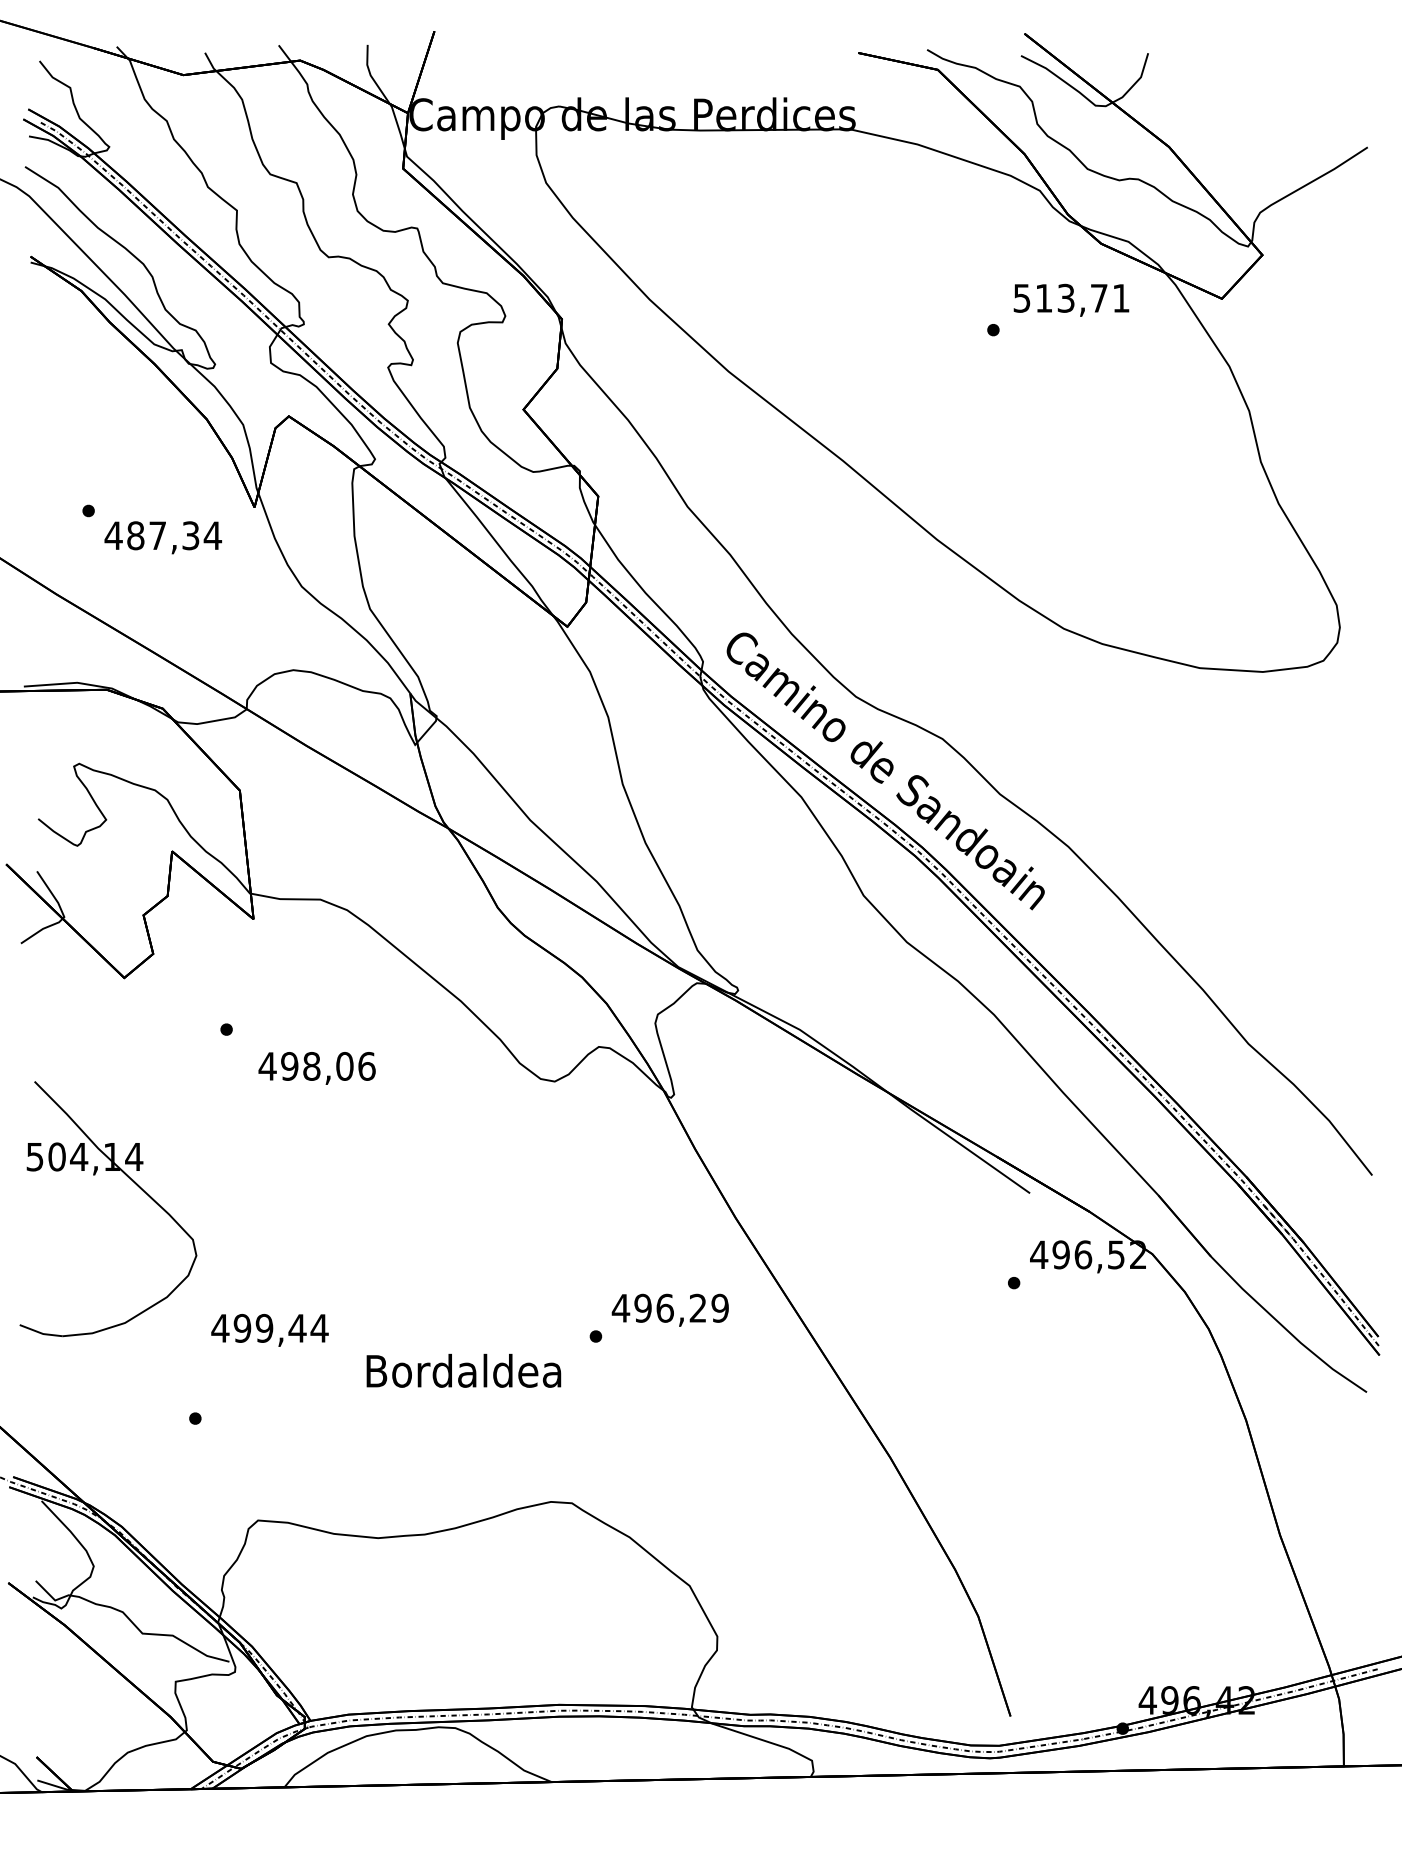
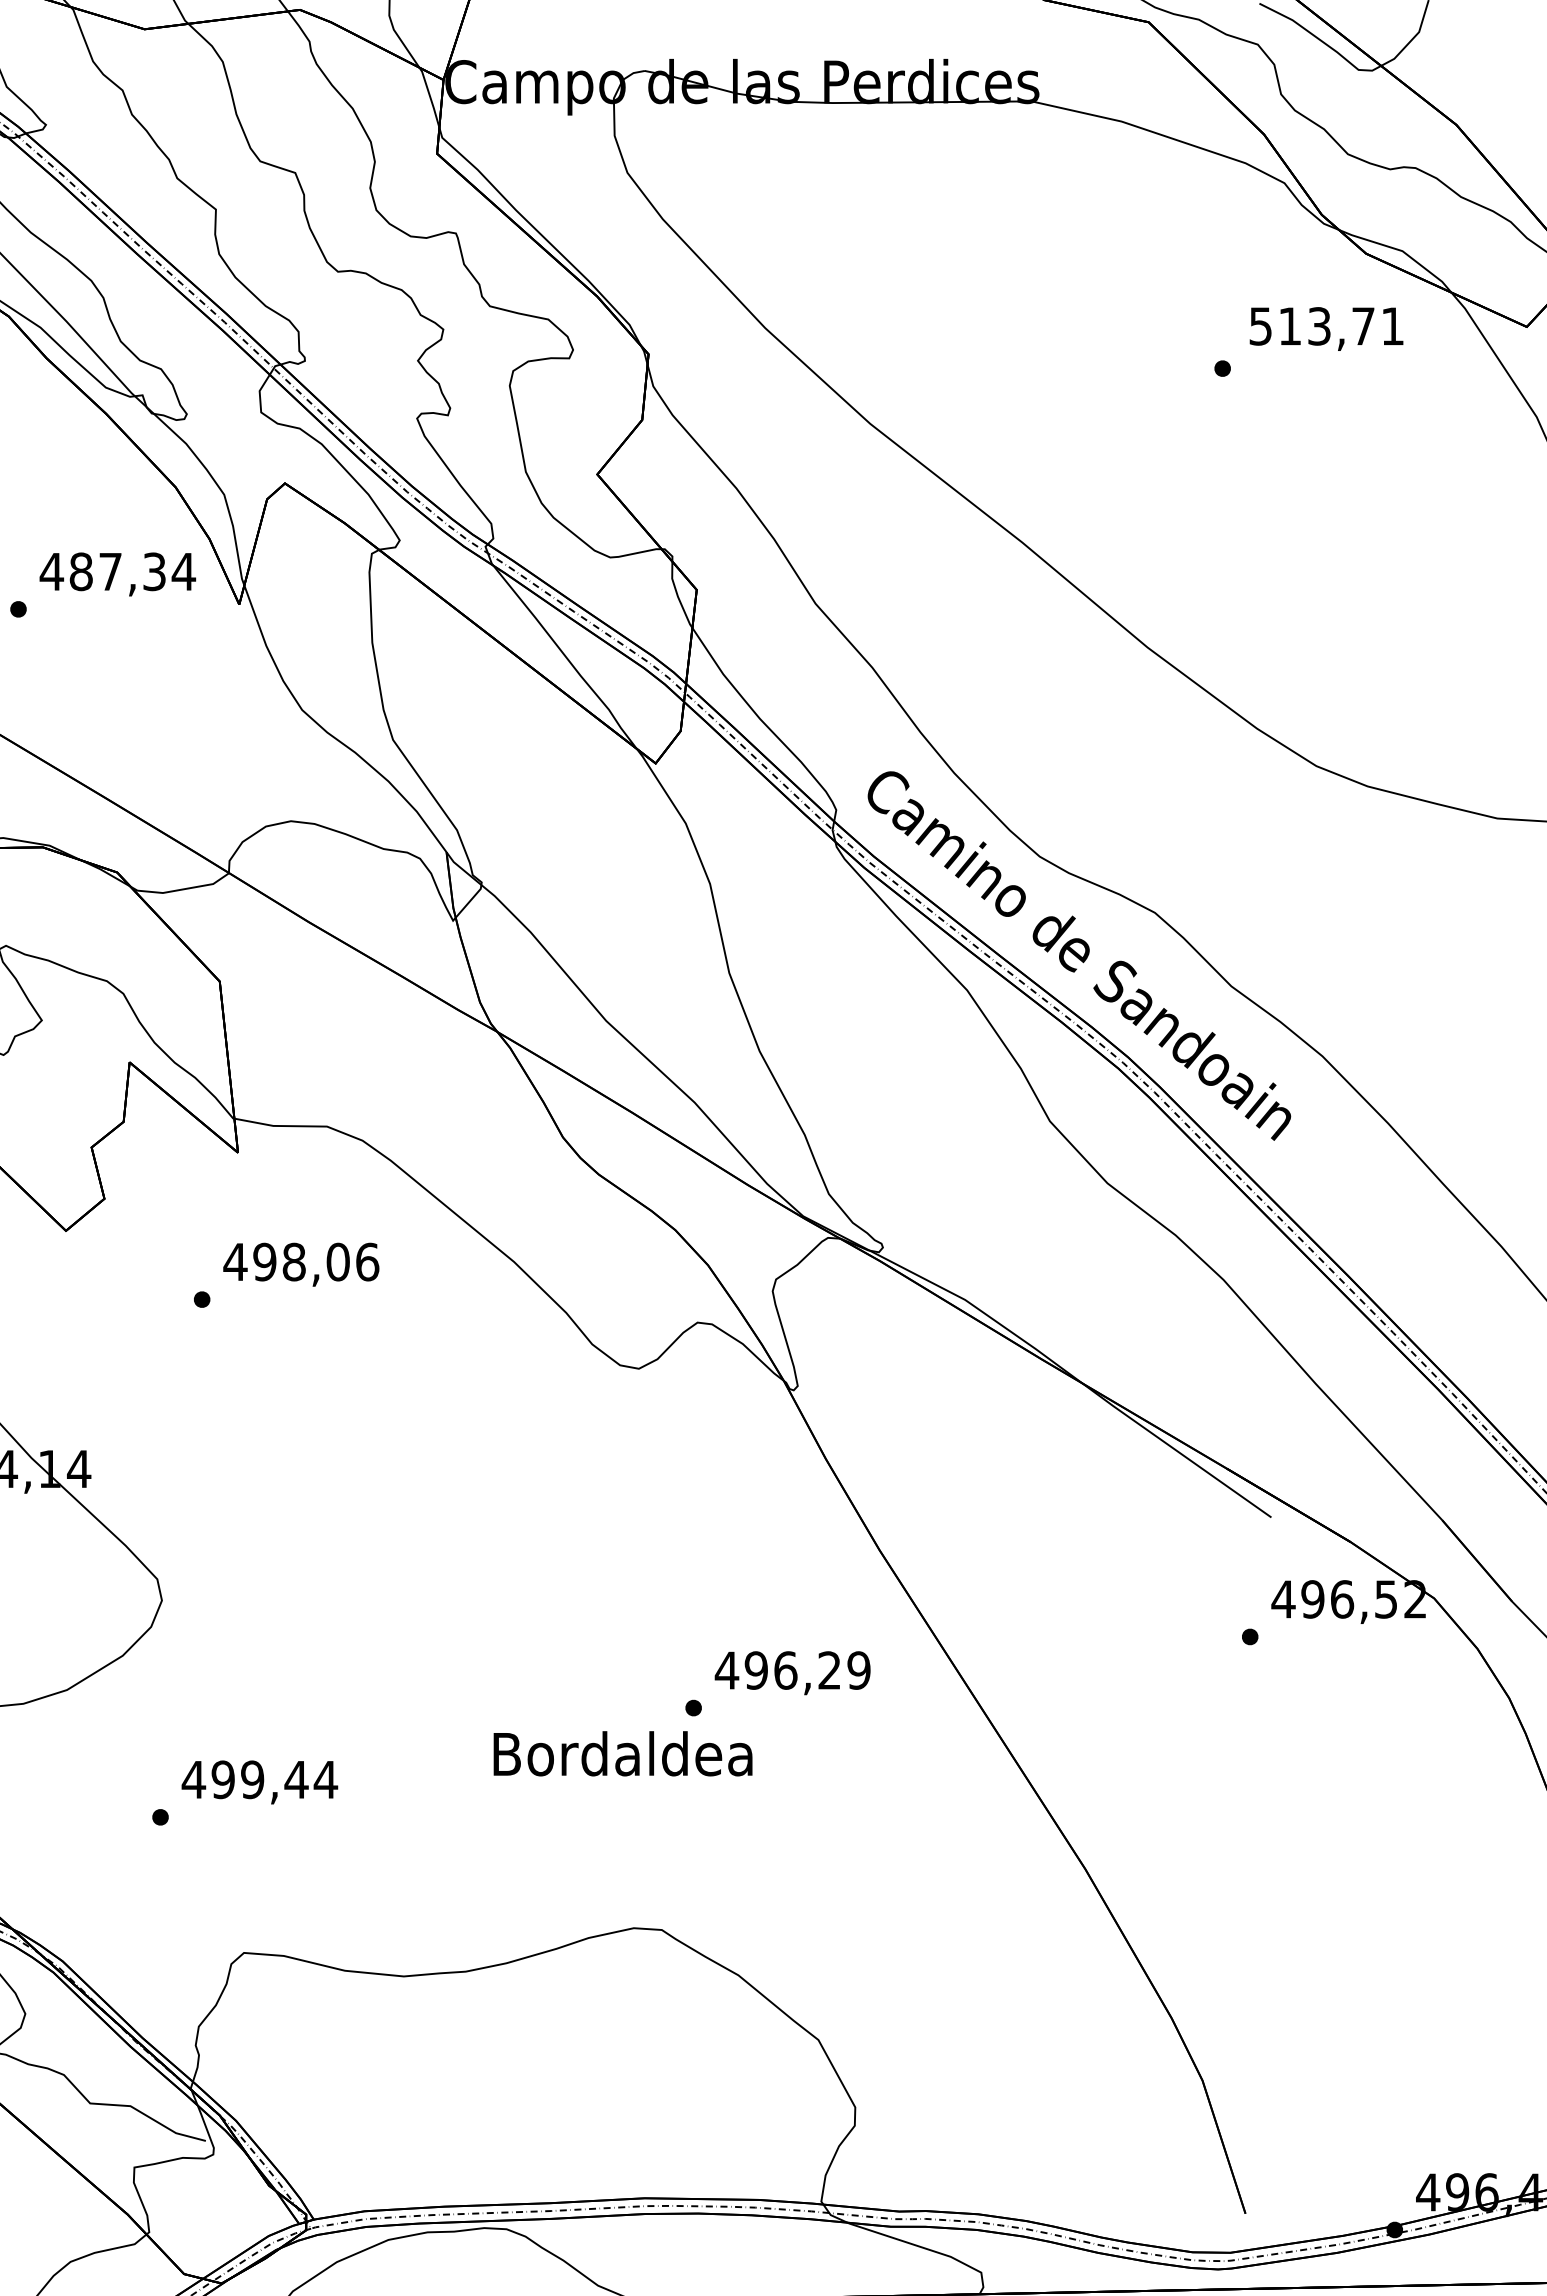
text: (162, 537) -> (116, 574), moved
text: (316, 1068) -> (300, 1264), moved
text: (269, 1330) -> (259, 1782), moved
text: (463, 1370) -> (622, 1753), moved

